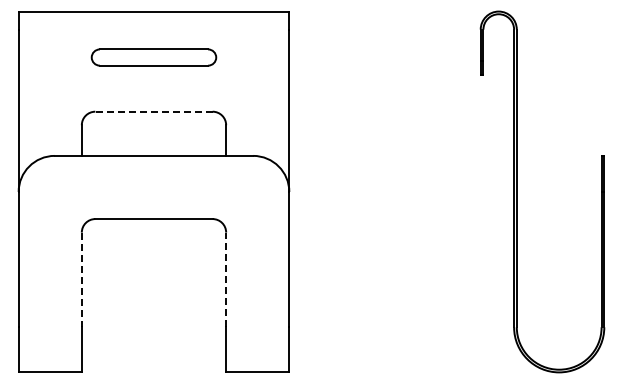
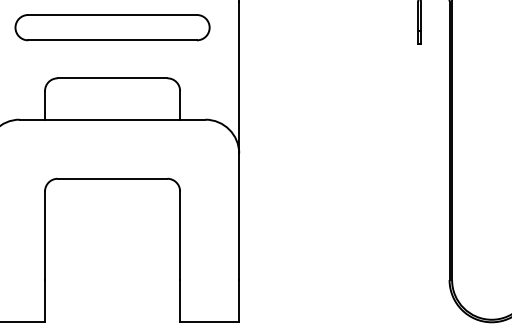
part: (153, 57) -> (112, 27), size x1.67
line: (154, 111) -> (113, 78), dashed -> solid
line: (226, 279) -> (180, 235), dashed -> solid
line: (81, 280) -> (44, 236), dashed -> solid

